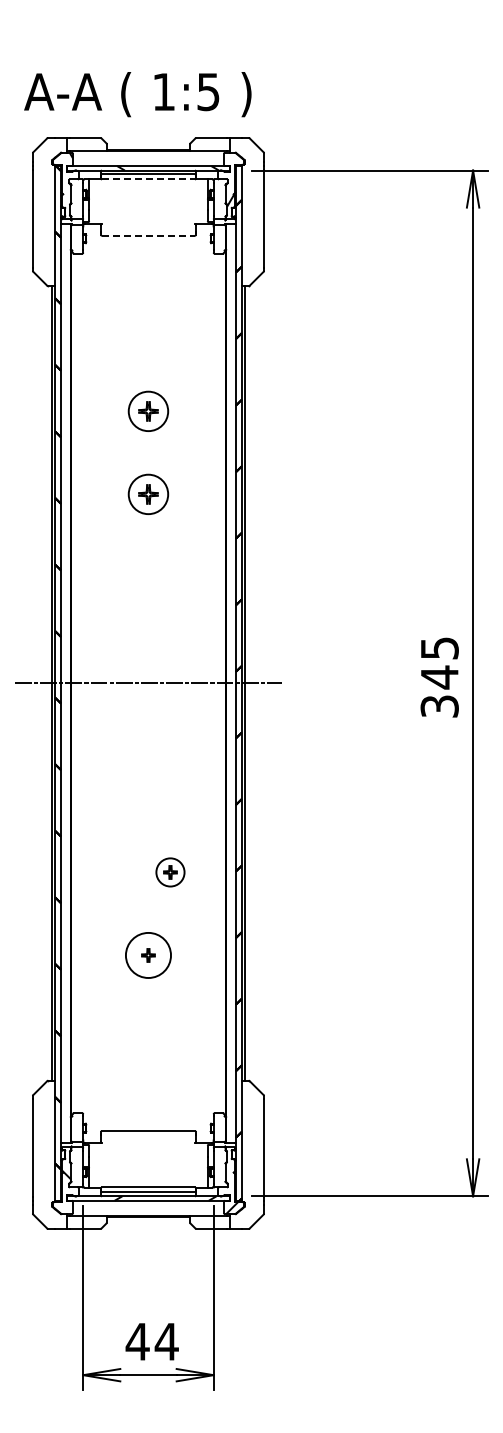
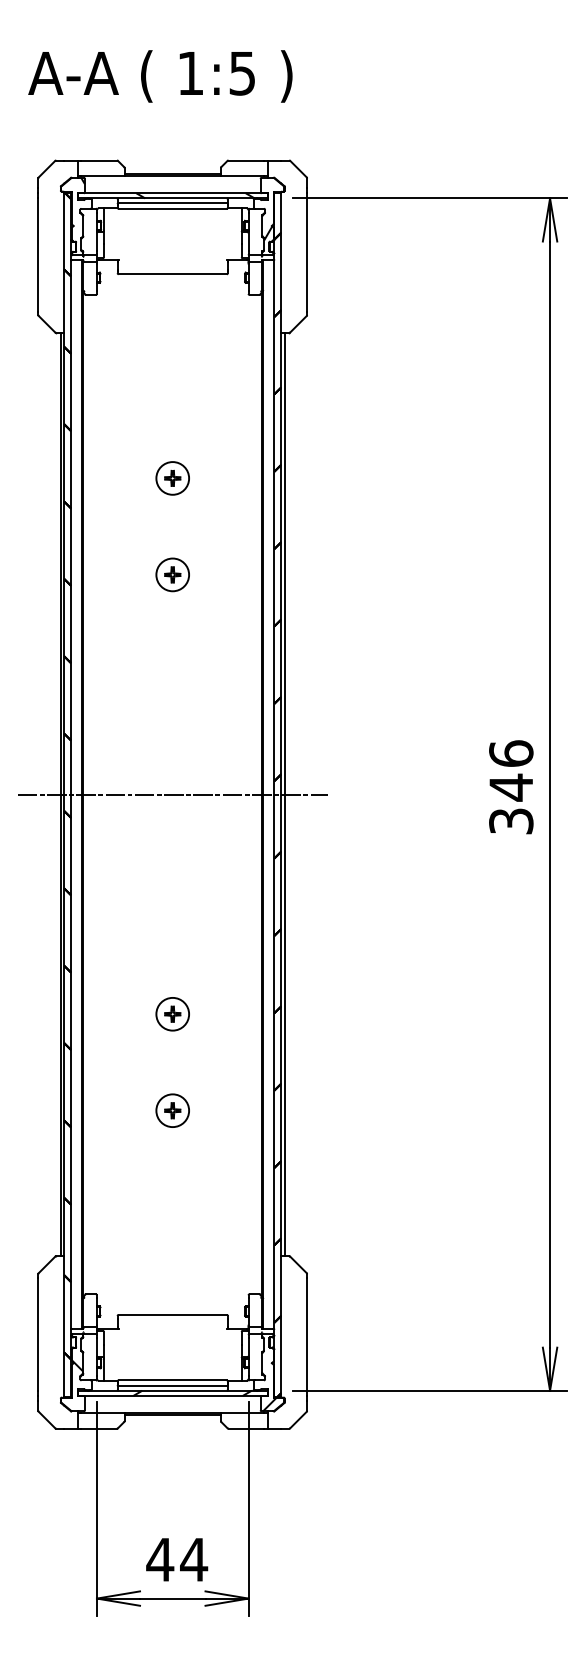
text: (137, 94) -> (159, 76), moved
line: (148, 179) -> (172, 208), dashed -> solid
line: (148, 235) -> (172, 273), dashed -> solid
part: (148, 411) -> (172, 478), size x0.71
part: (148, 494) -> (172, 574), size x0.71
text: (439, 647) -> (511, 752), 345 -> 346
part: (170, 872) -> (172, 1014), moved
circle: (148, 955) -> (172, 1110), size x0.62

